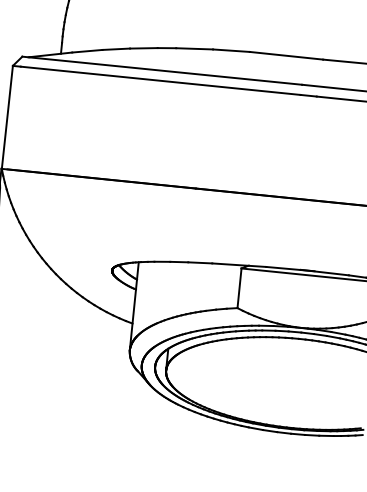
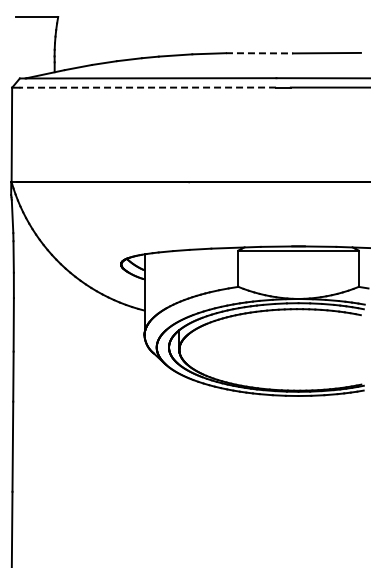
line: (286, 55) -> (259, 53), solid -> dashed
line: (160, 80) -> (147, 87), solid -> dashed

